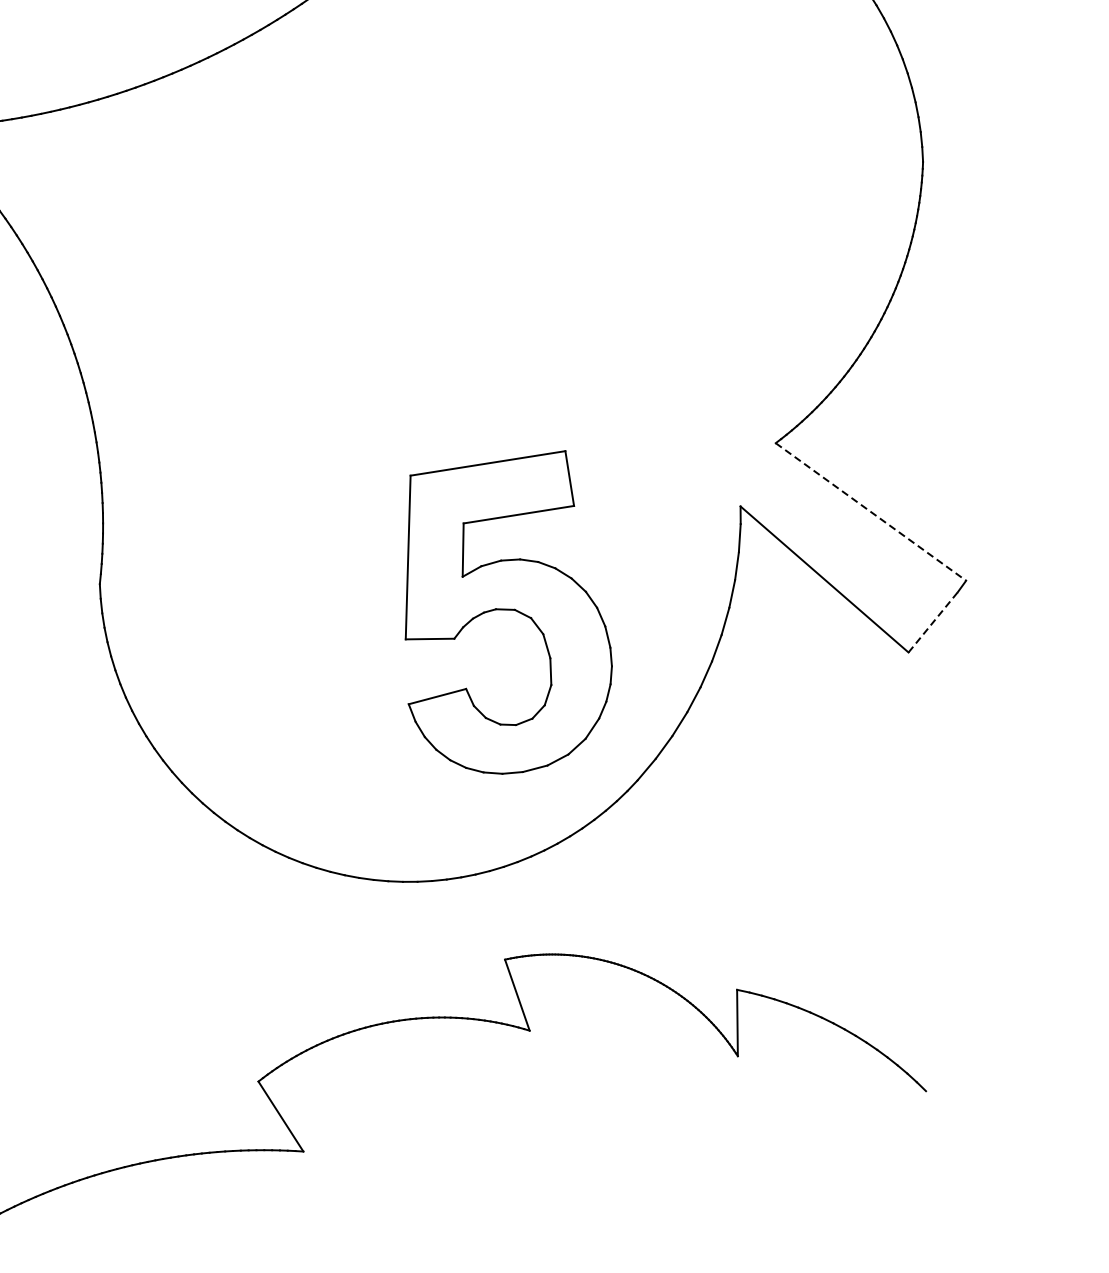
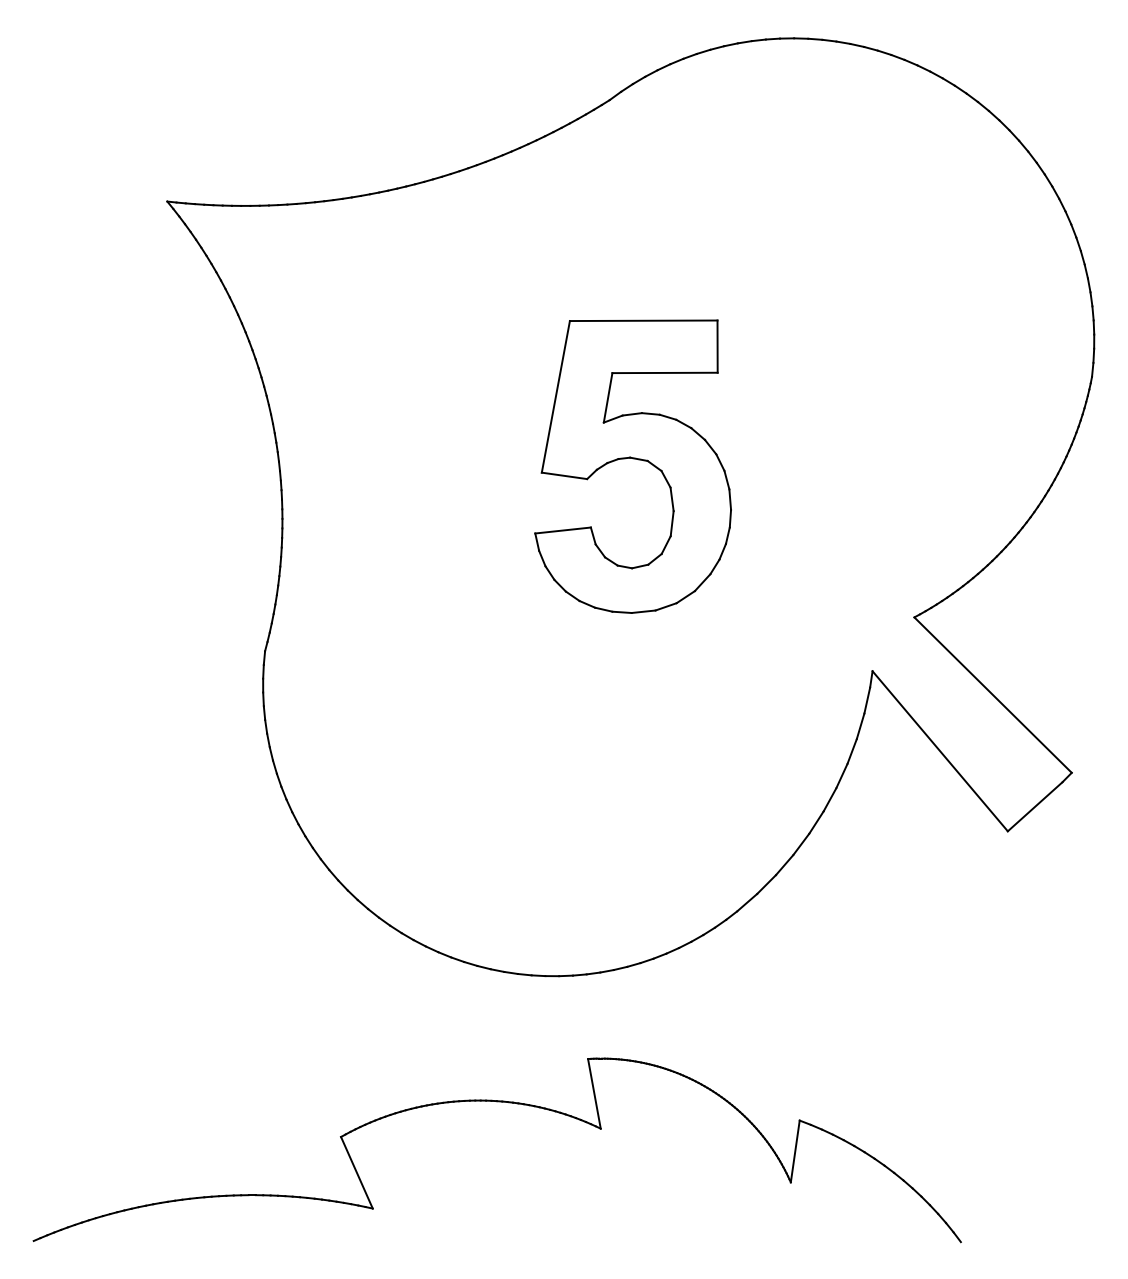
line: (871, 512) -> (993, 695), dashed -> solid
part: (499, 610) -> (633, 459), moved
line: (933, 621) -> (1035, 806), dashed -> solid

